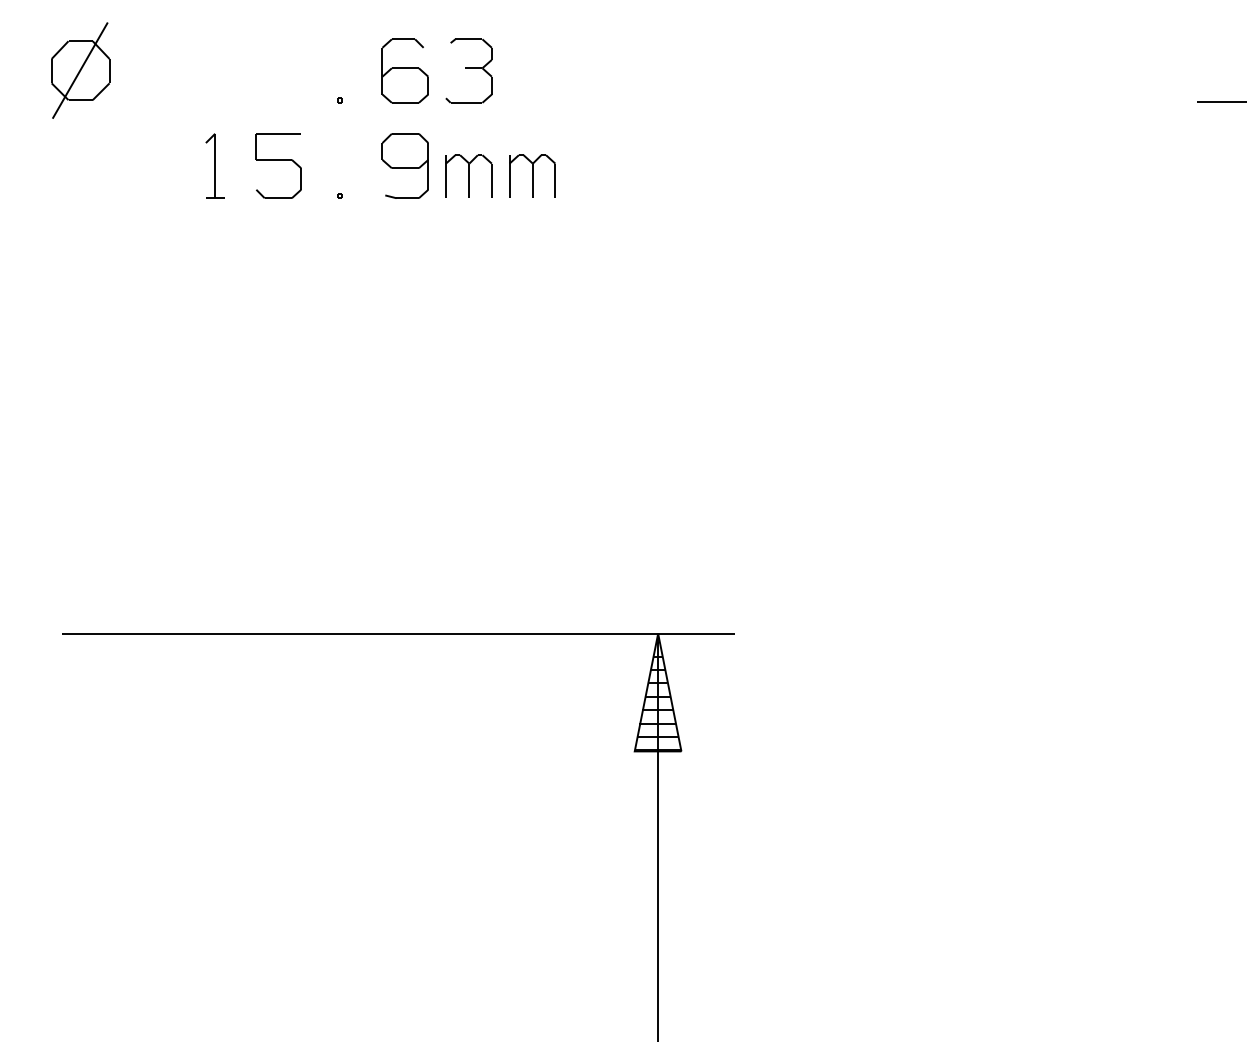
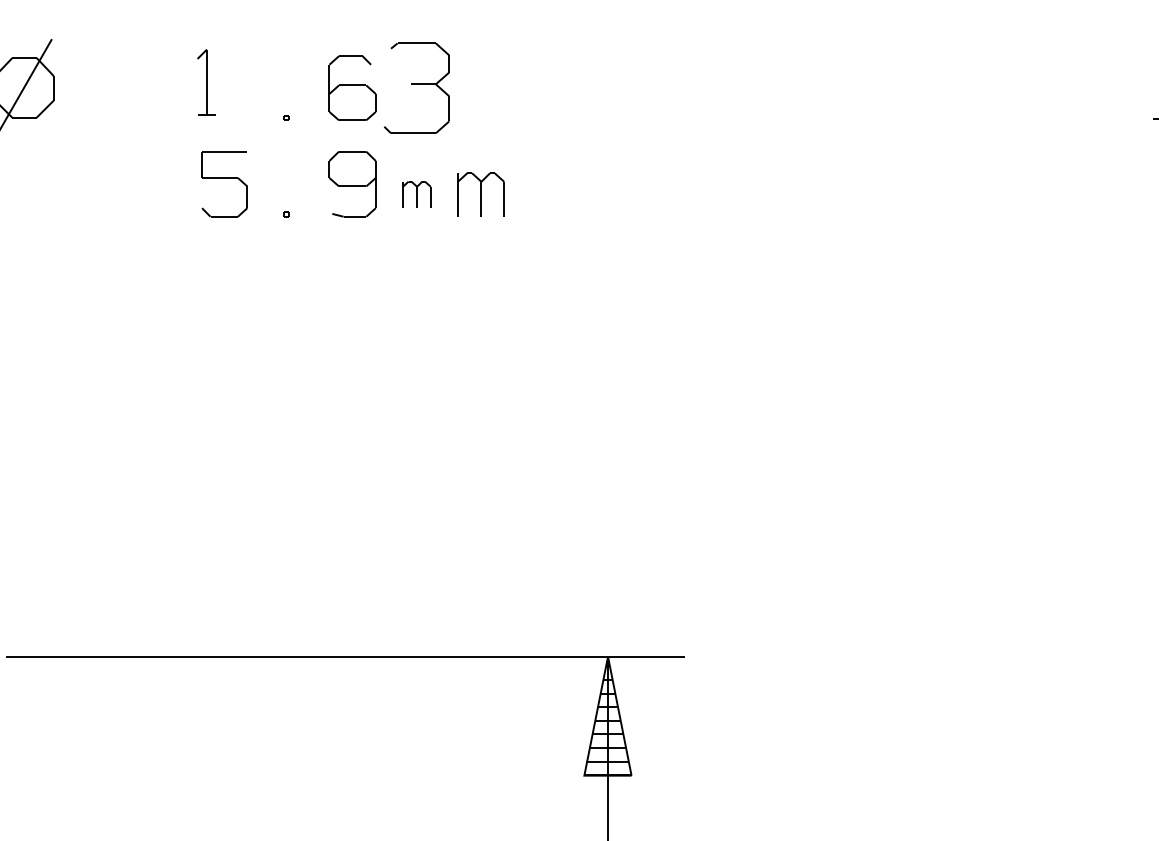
part: (468, 70) -> (416, 87), size x1.4
part: (214, 165) -> (206, 81), moved
part: (468, 175) -> (416, 193), size x0.6

